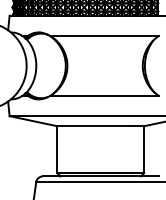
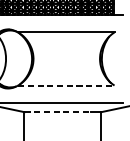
line: (104, 96) -> (66, 85), solid -> dashed
line: (95, 126) -> (58, 112), solid -> dashed

